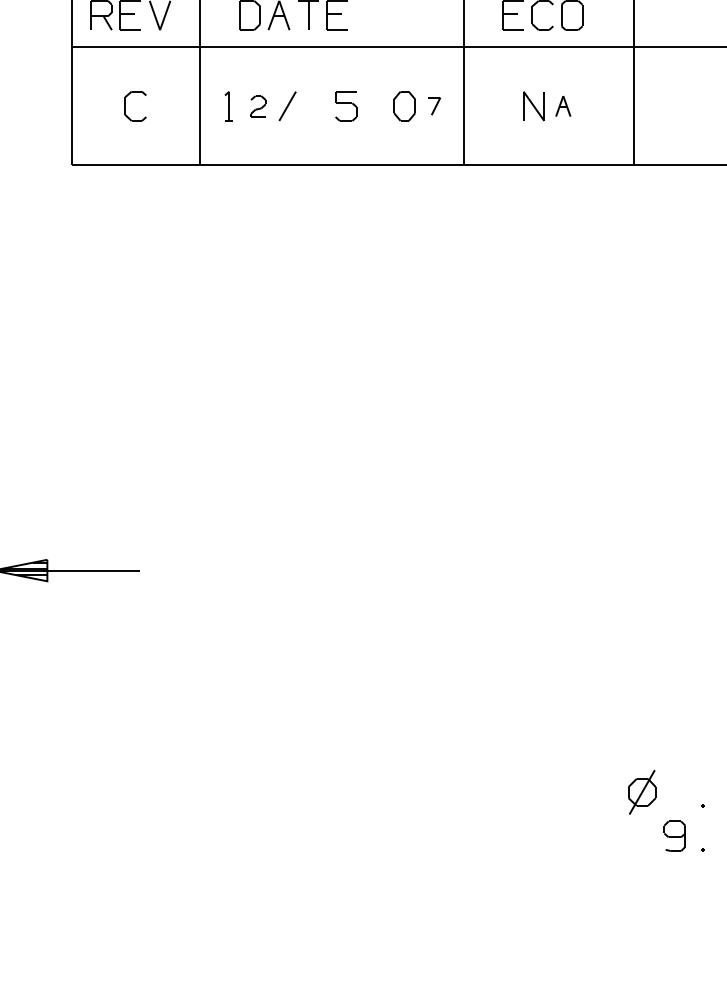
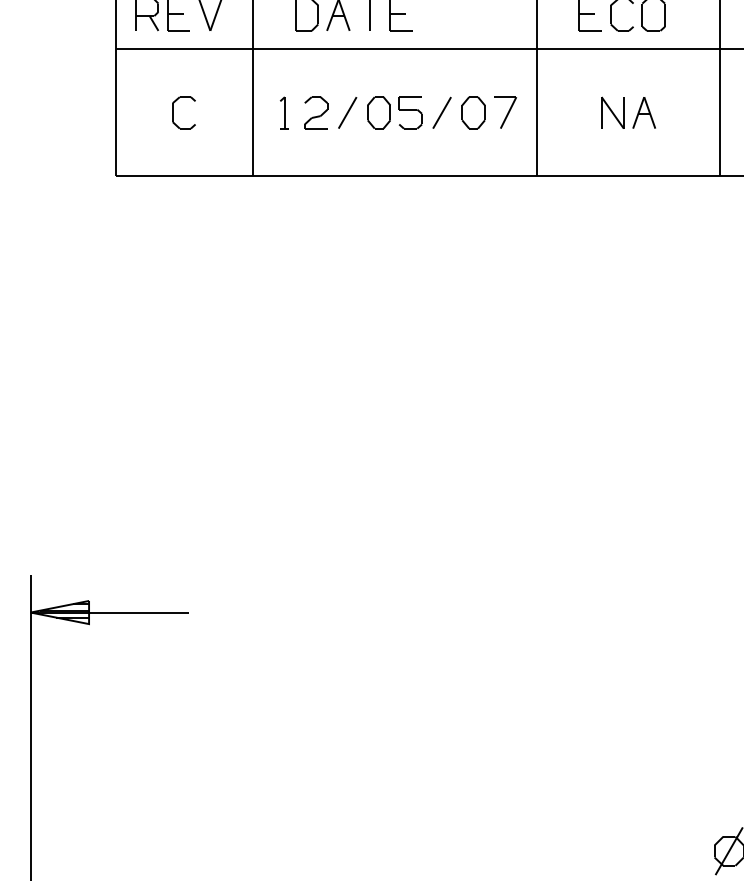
part: (258, 106) -> (316, 113), size x1.43
part: (316, 106) -> (378, 113), added
line: (375, 106) -> (442, 113), added
part: (434, 106) -> (505, 113), size x1.67
part: (563, 106) -> (644, 113), size x1.43

